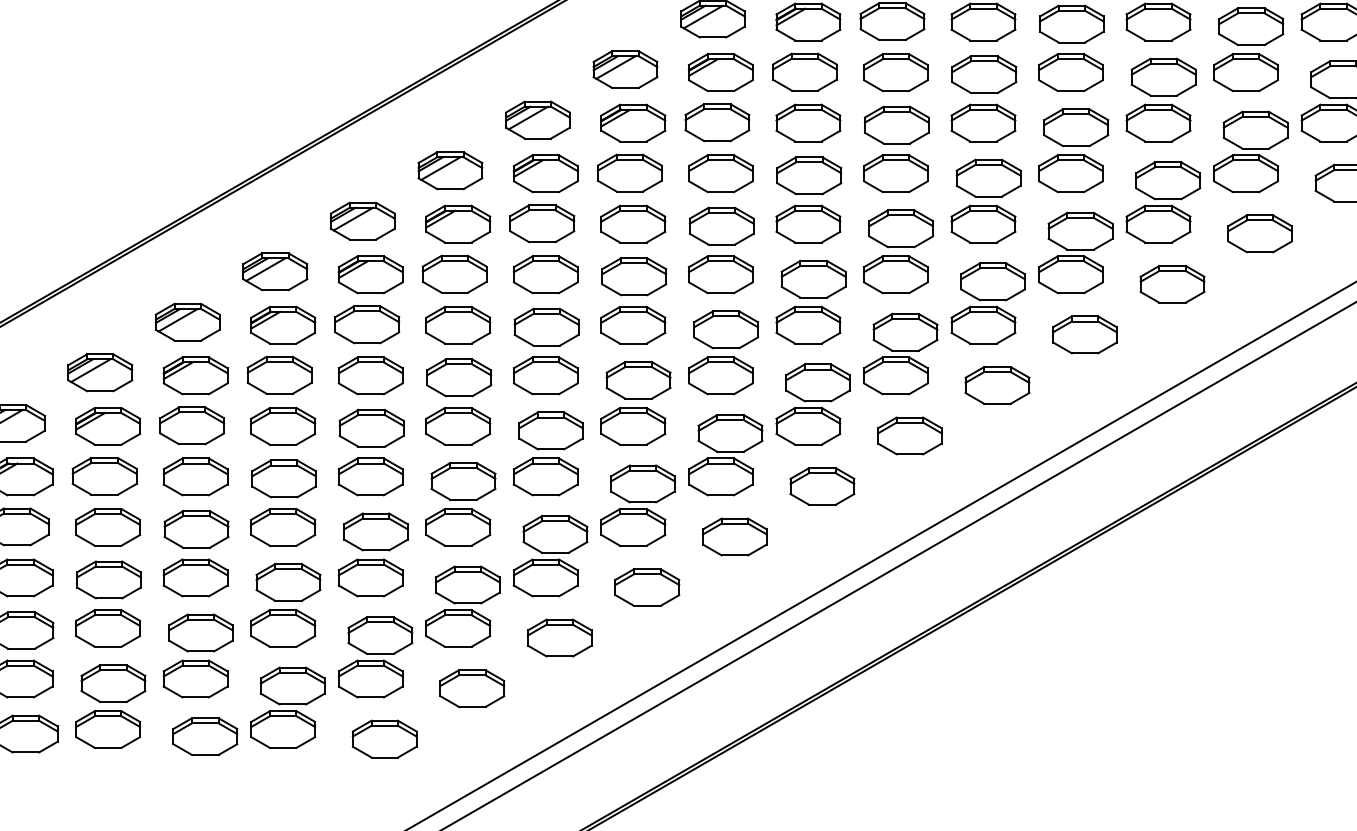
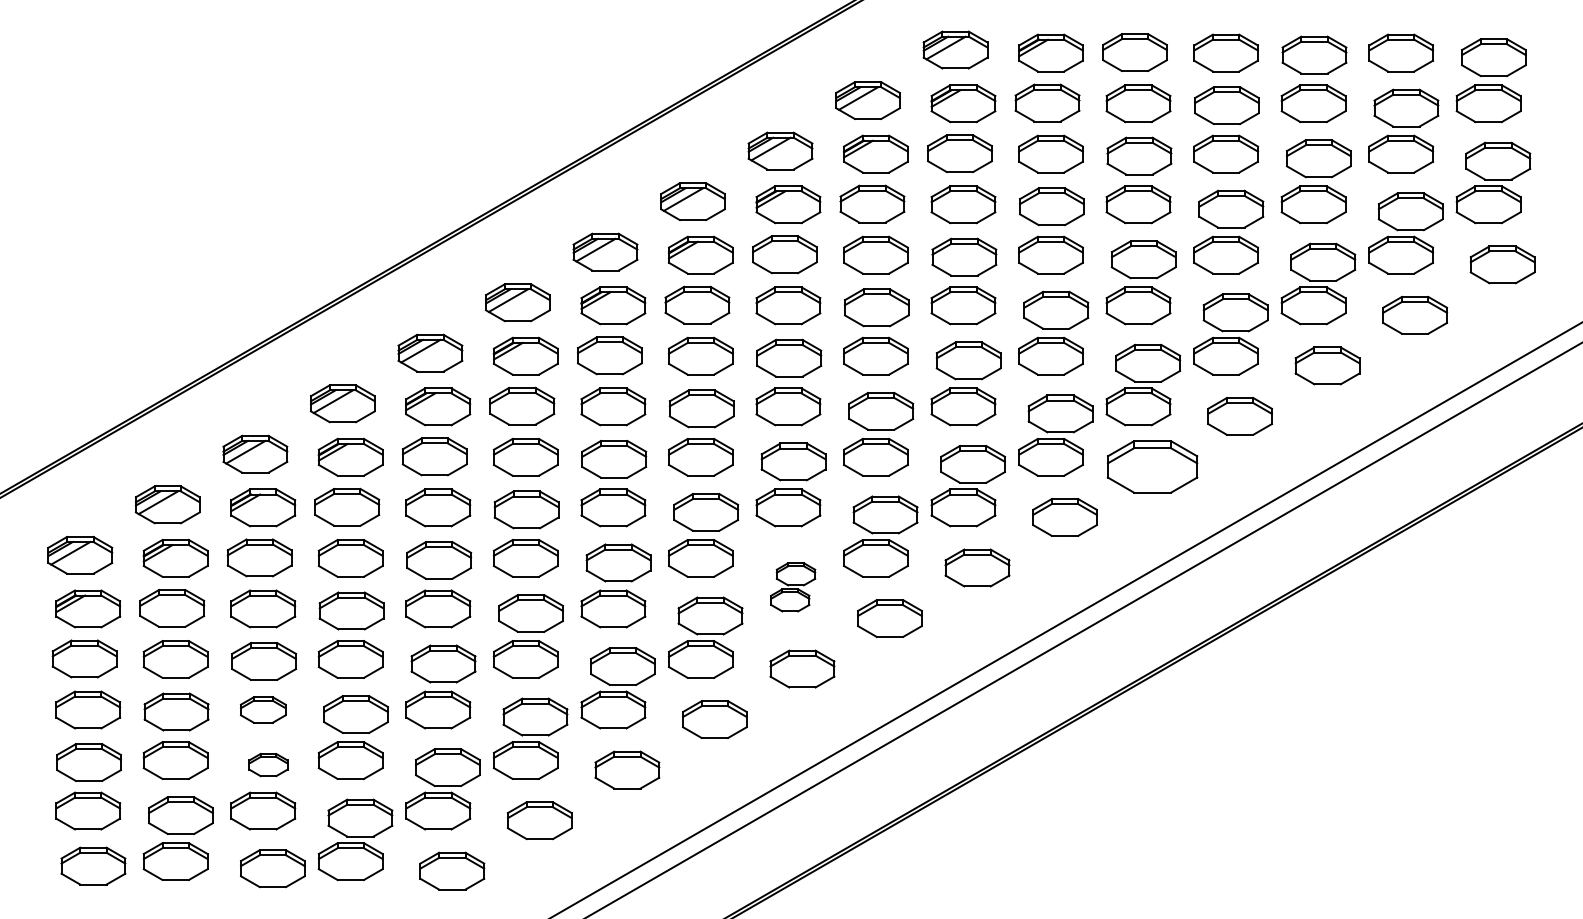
part: (1084, 334) -> (1152, 466), size x1.4
part: (724, 455) -> (792, 587), size x0.6
part: (195, 577) -> (263, 709), size x0.7
part: (200, 632) -> (268, 764), size x0.6

